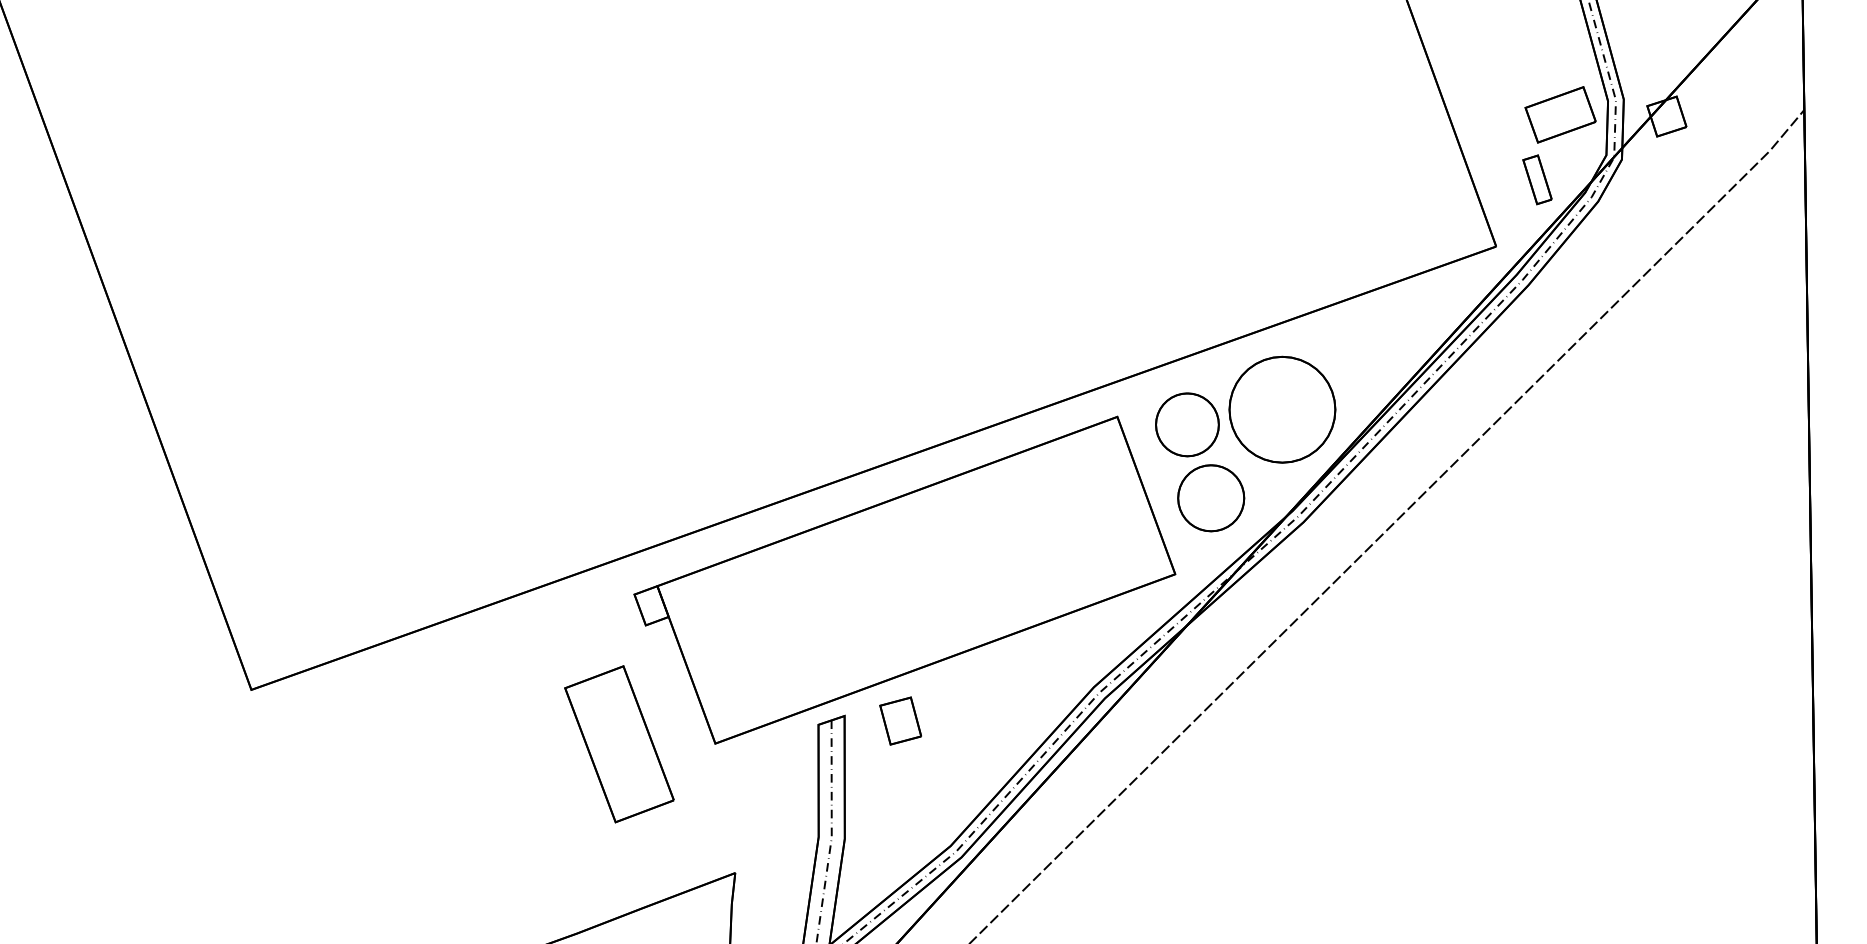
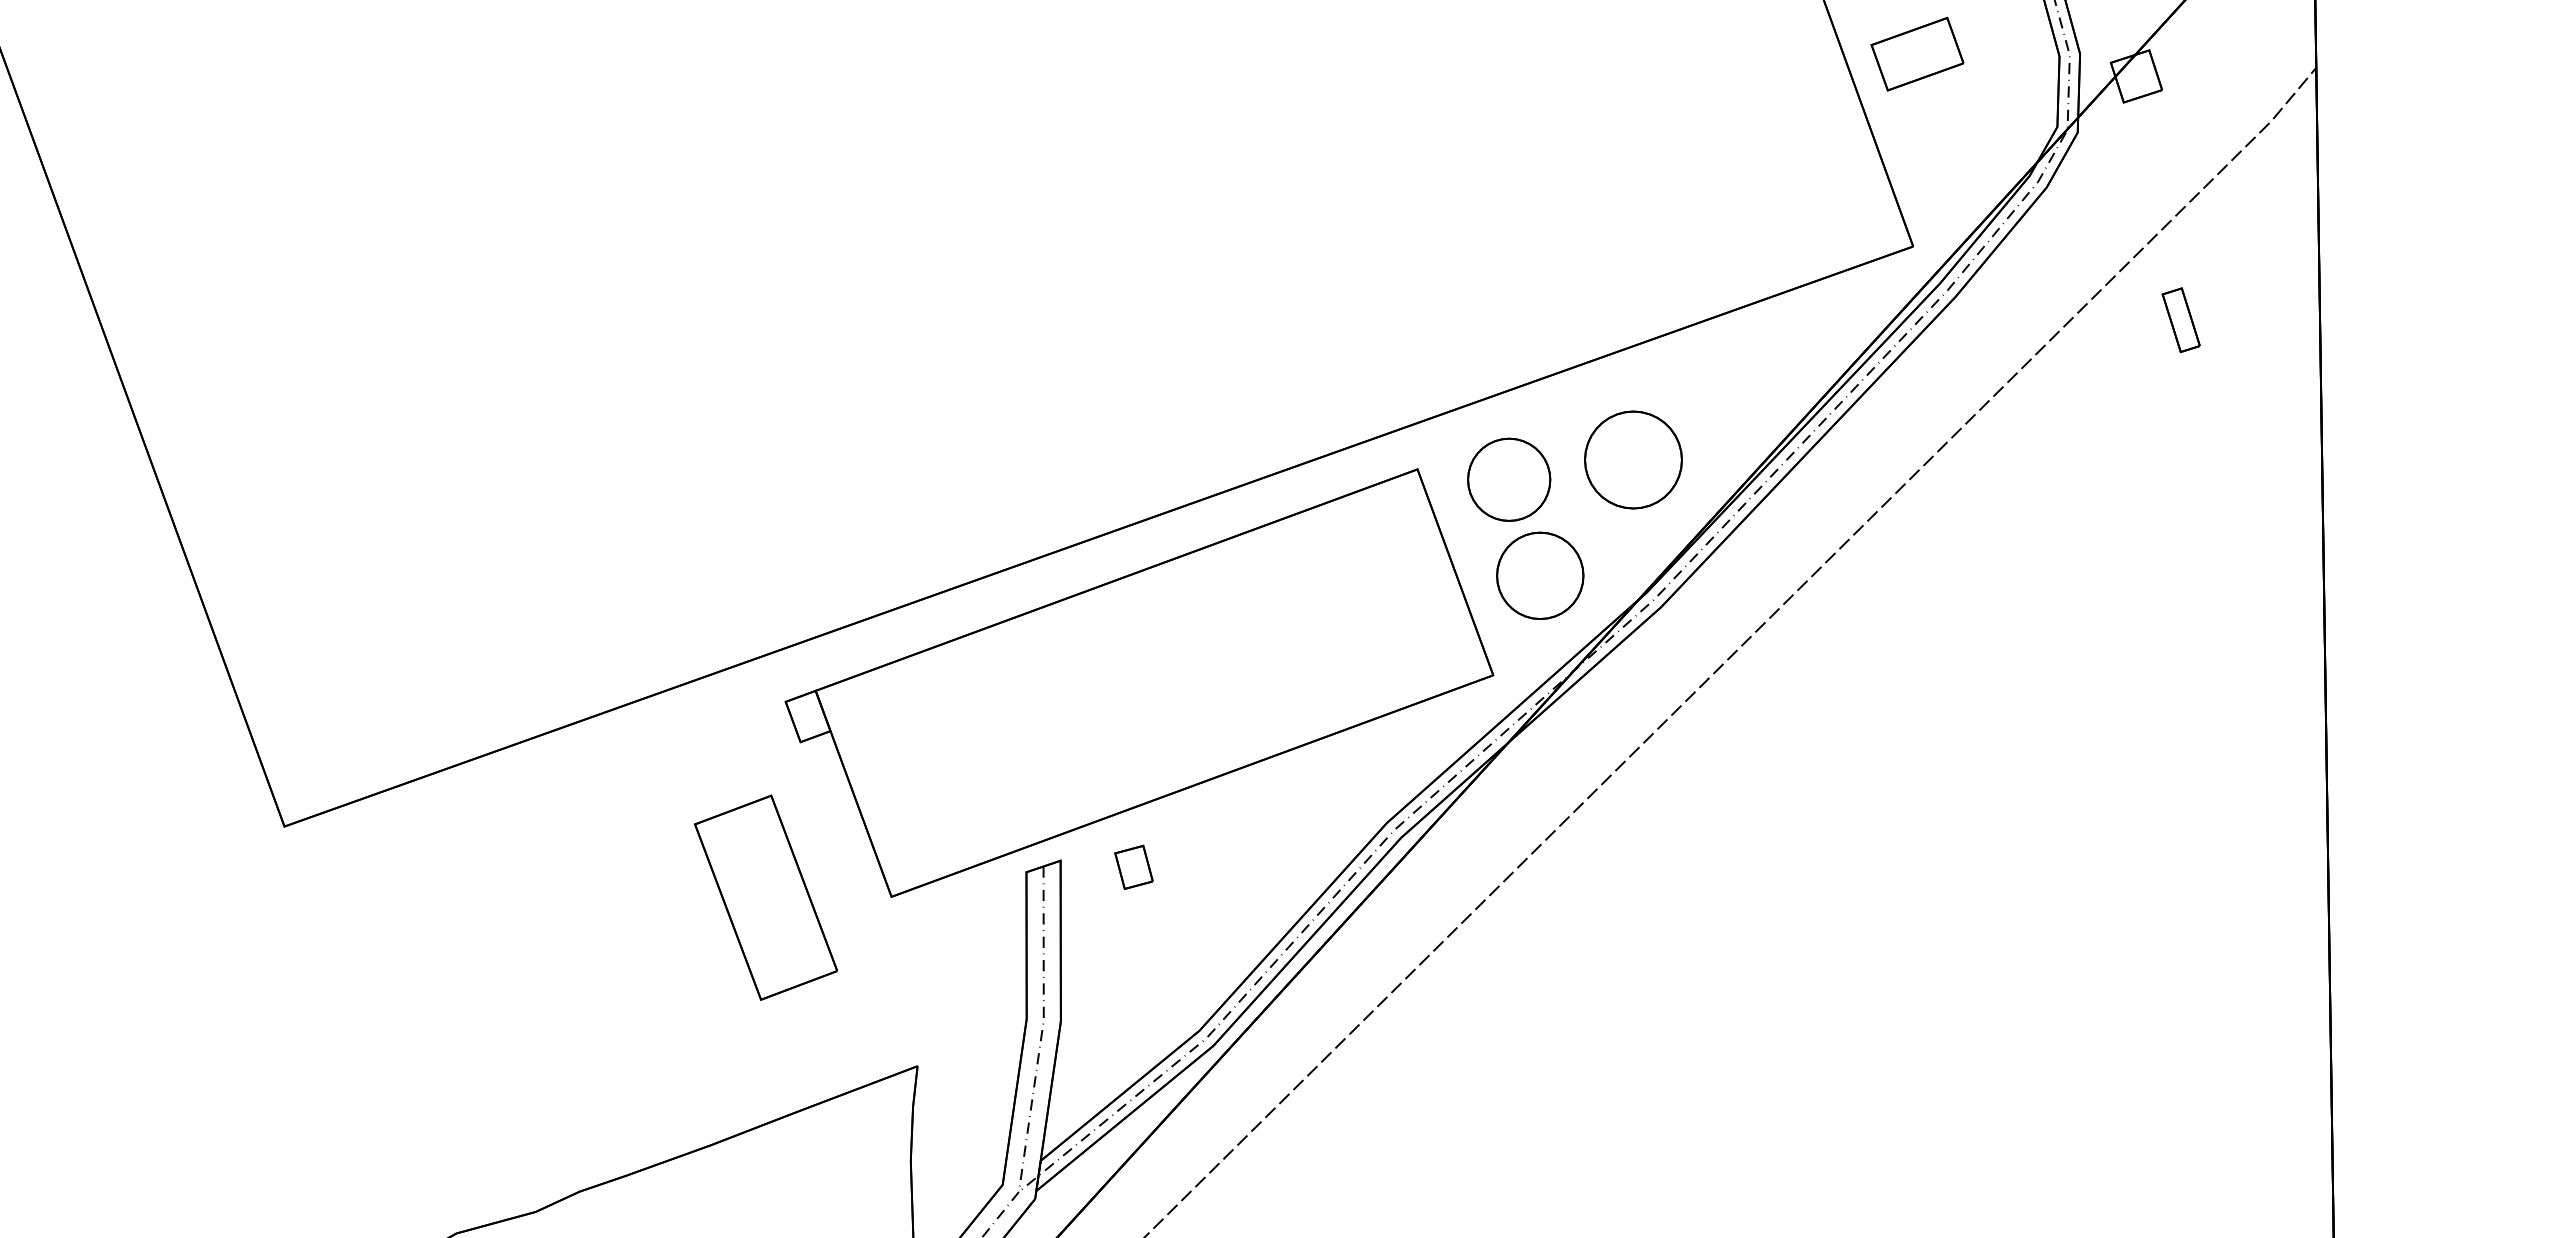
part: (1560, 114) -> (1917, 53), moved
part: (1536, 180) -> (2180, 320), moved
part: (1282, 409) -> (1633, 459), size x0.7
part: (900, 721) -> (1133, 867), size x0.7

